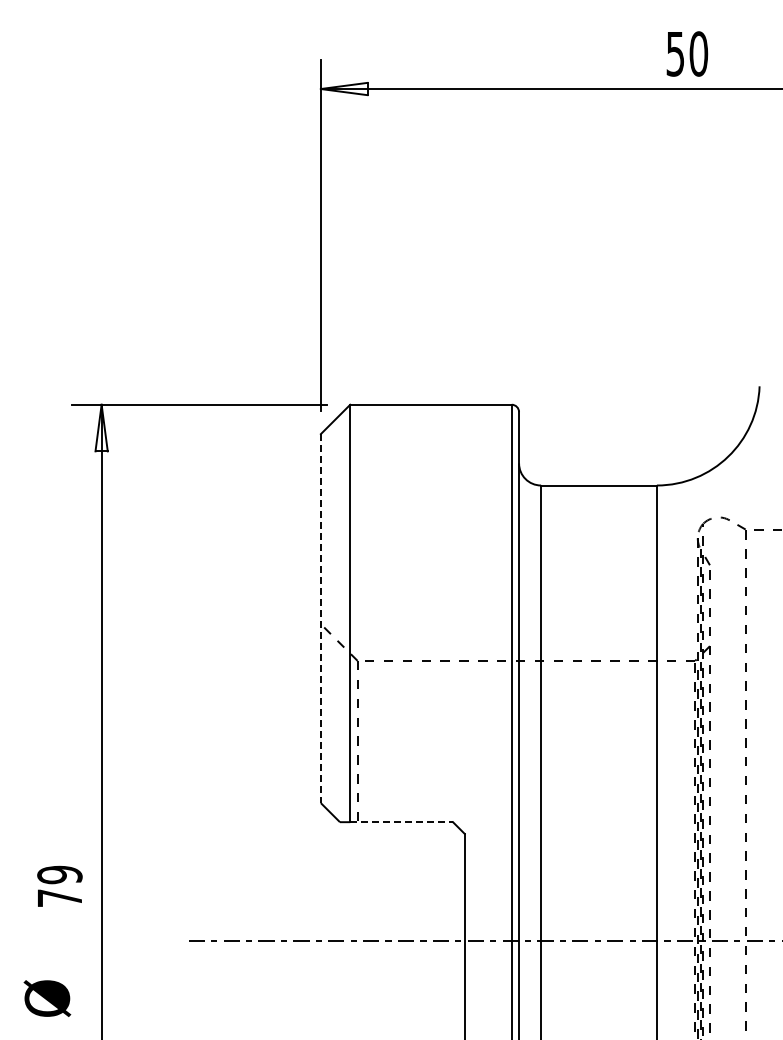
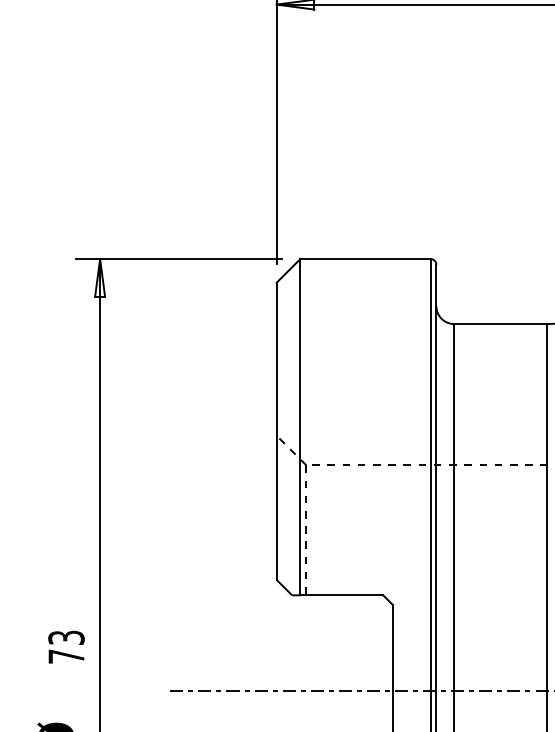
line: (320, 619) -> (276, 432), dashed -> solid
line: (402, 822) -> (342, 595), dashed -> solid
text: (59, 874) -> (66, 637), 79 -> 73

